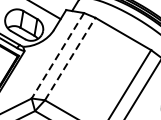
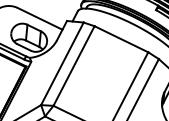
line: (57, 56) -> (62, 64), dashed -> solid
line: (70, 59) -> (74, 66), dashed -> solid

